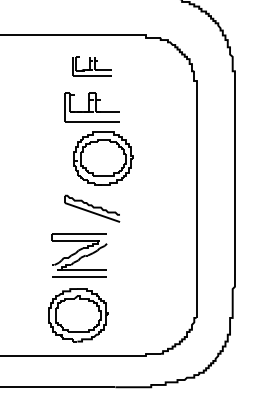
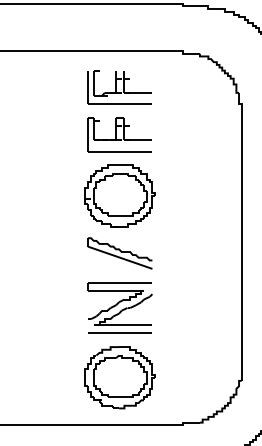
part: (91, 66) -> (119, 87), size x1.43
part: (103, 158) -> (120, 195), moved
part: (79, 255) -> (120, 307), moved
part: (78, 315) -> (120, 377), moved

